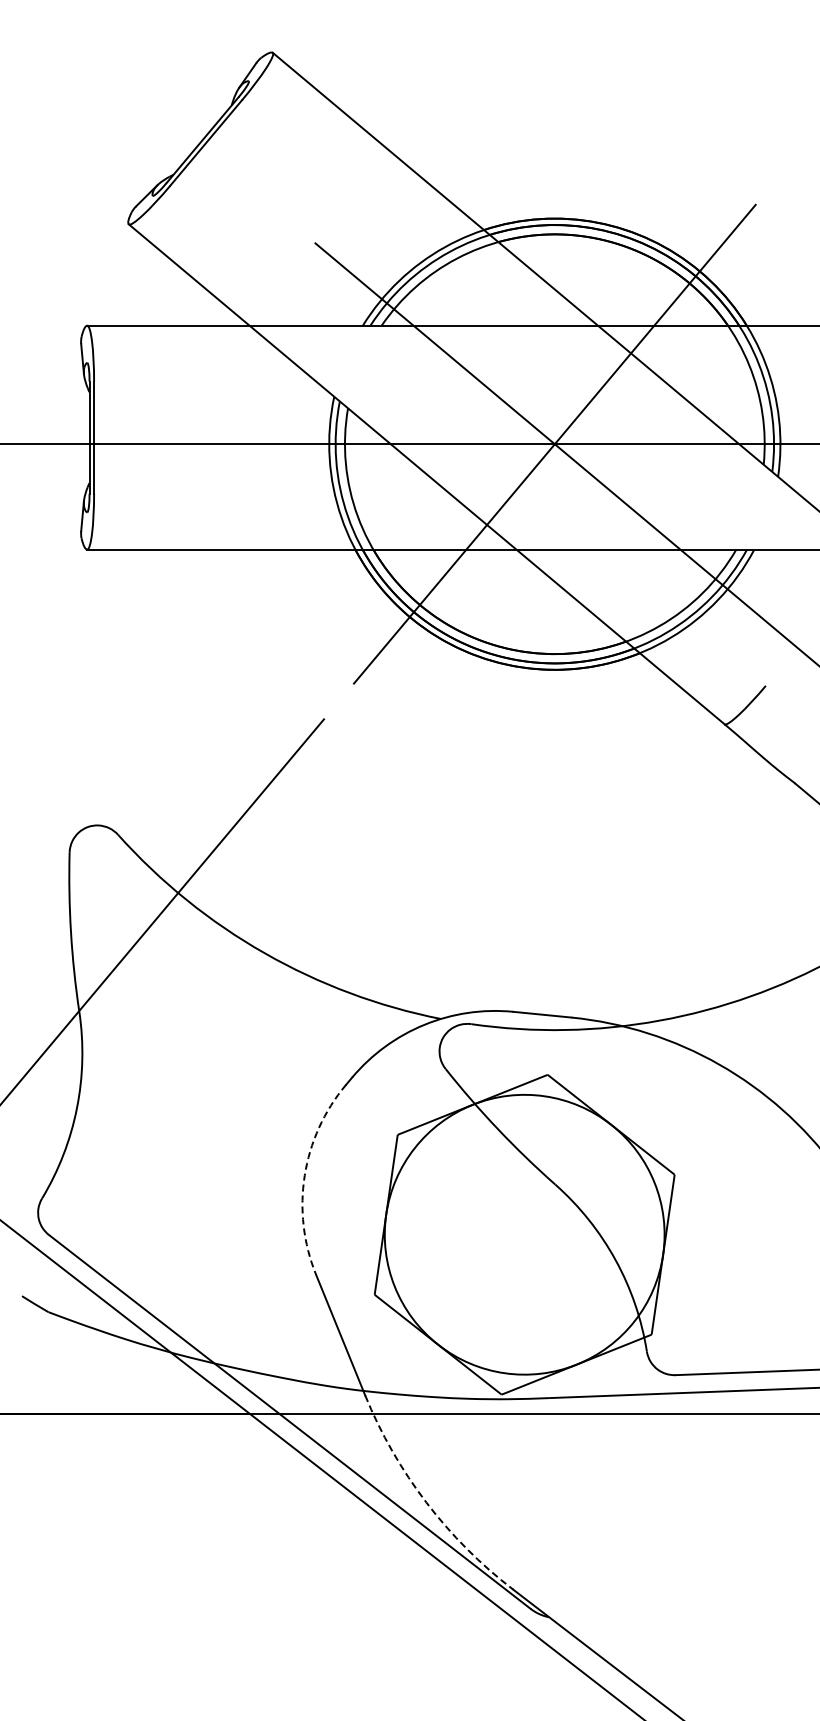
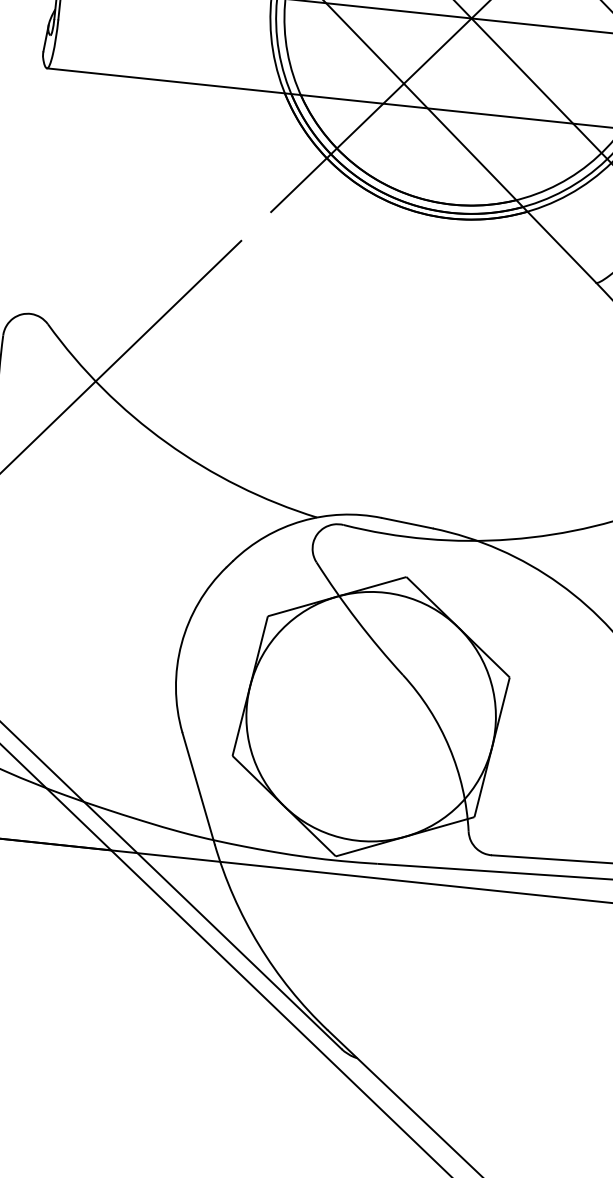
arc: (304, 1175) -> (181, 643), dashed -> solid
arc: (426, 1502) -> (259, 945), dashed -> solid

